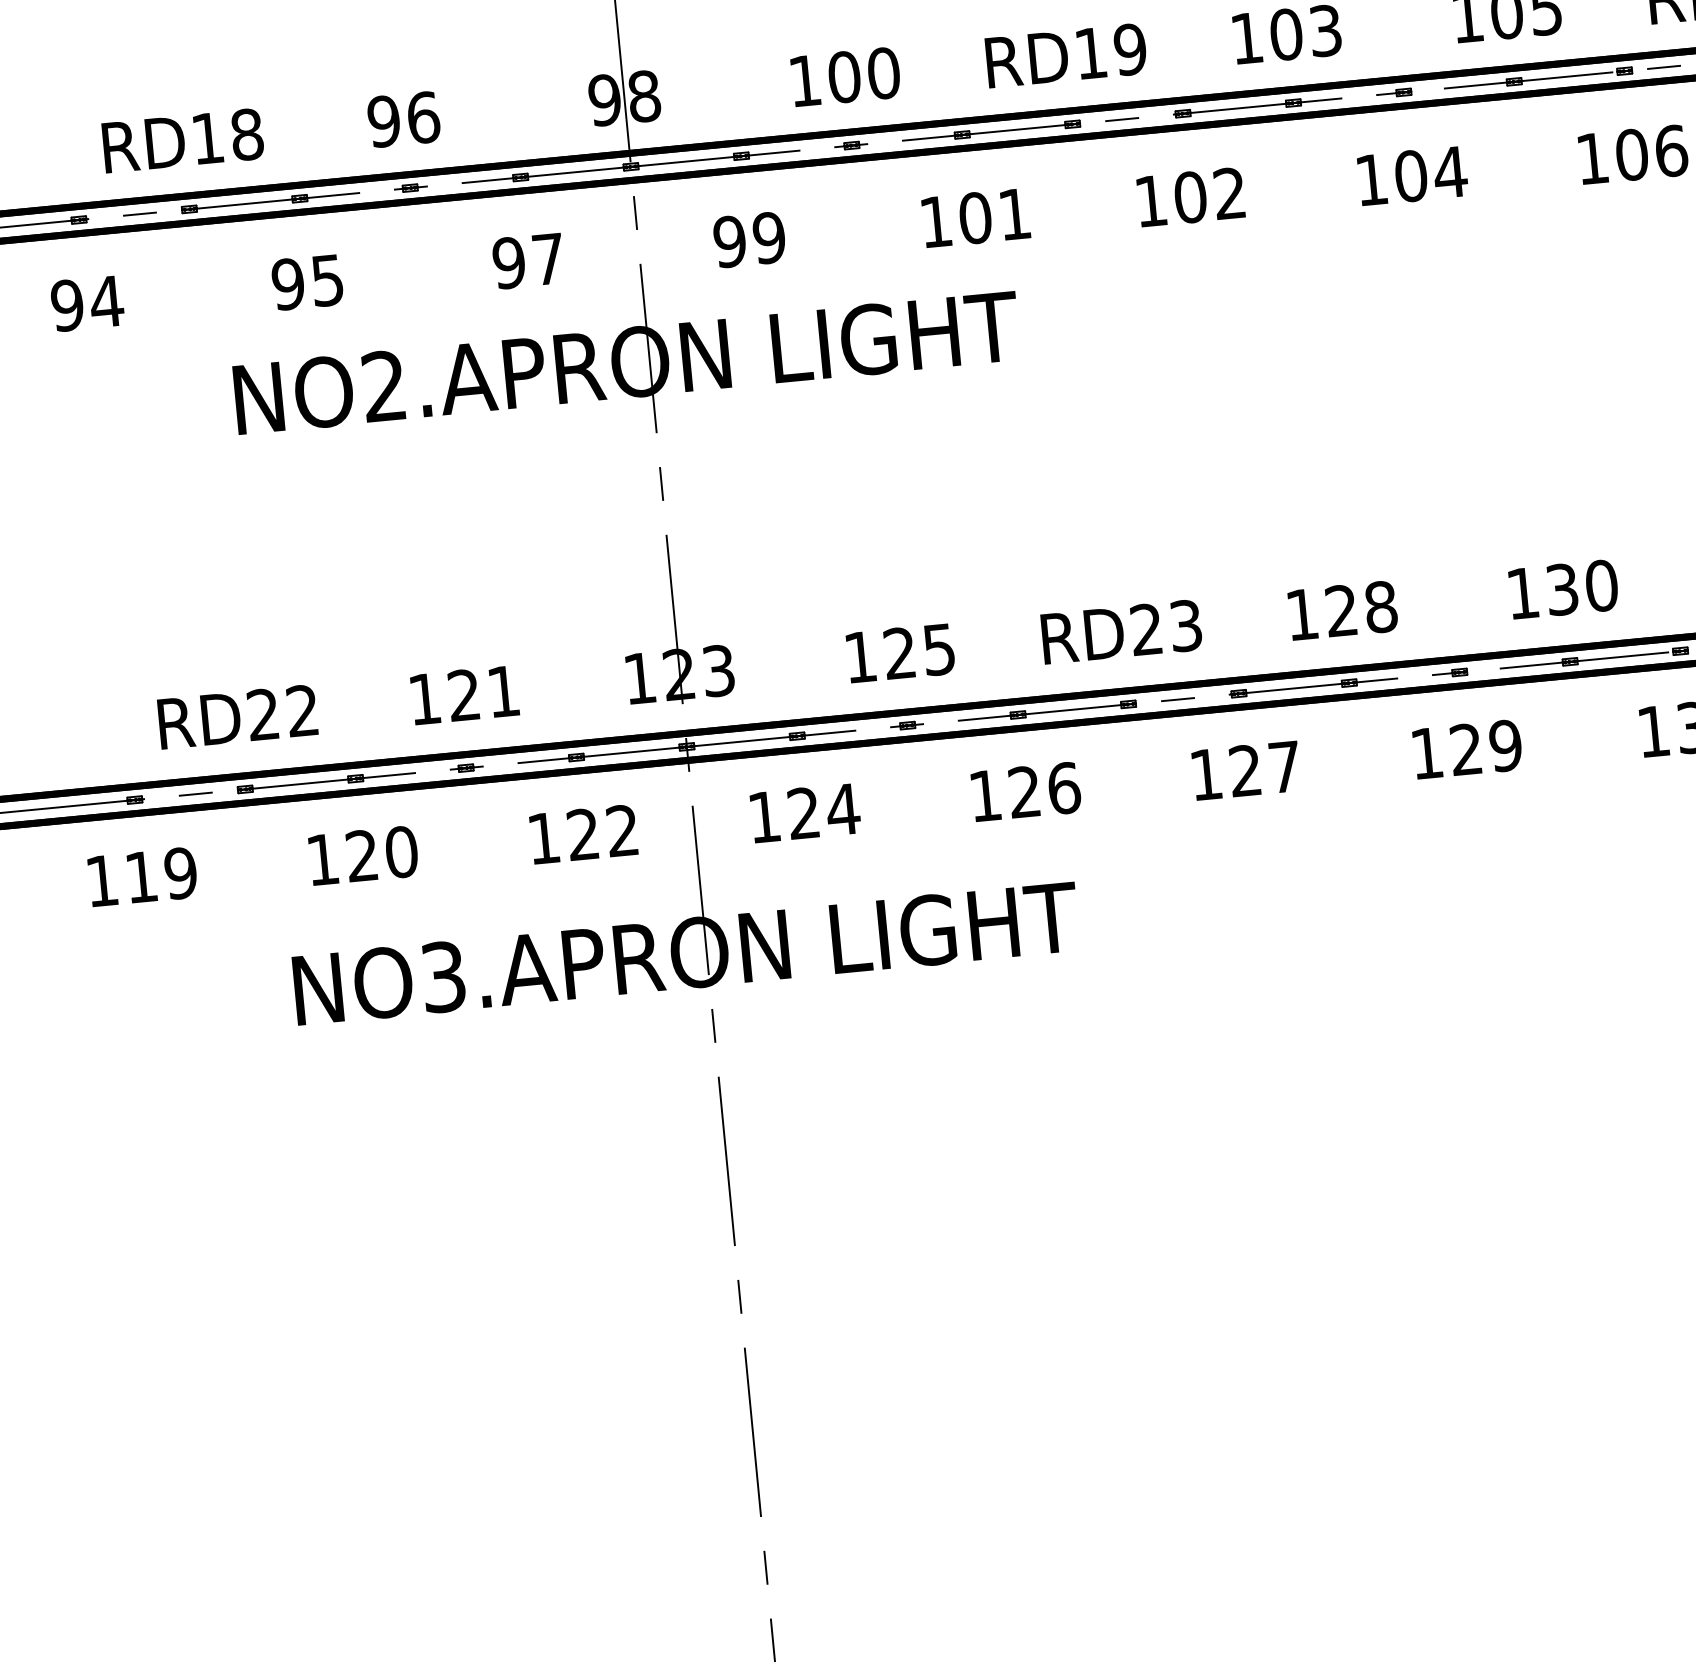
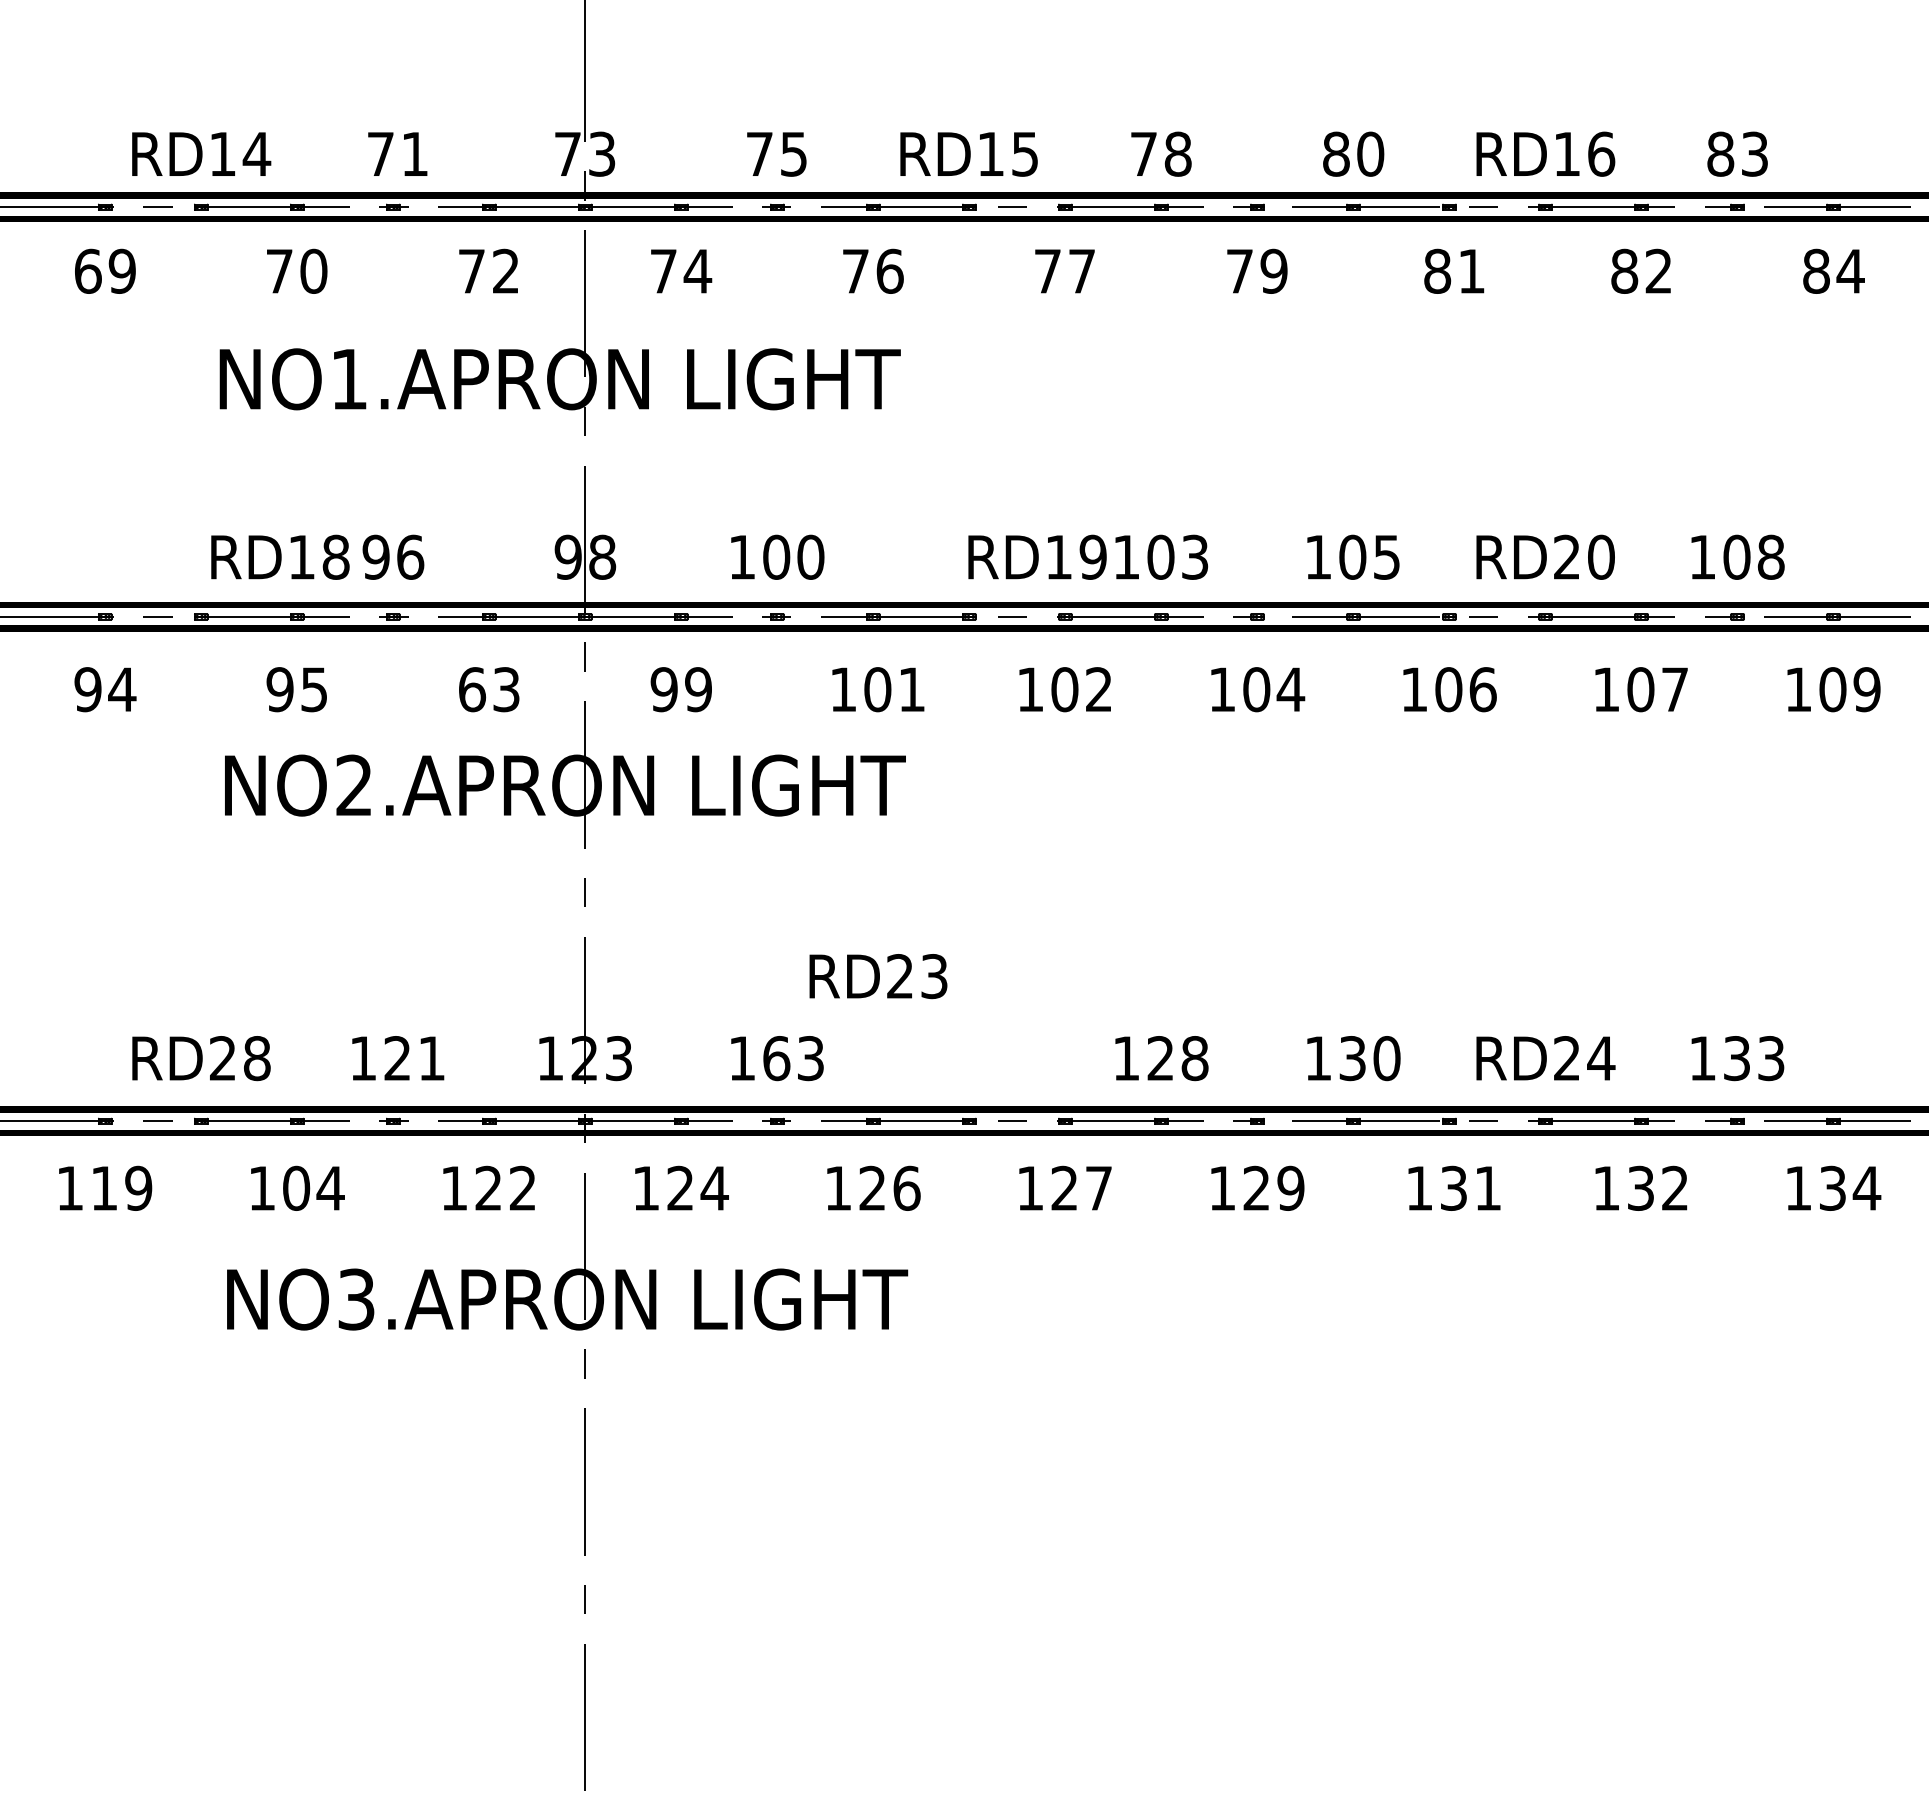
text: (1066, 54) -> (1037, 556), moved
text: (183, 139) -> (280, 556), moved
text: (527, 261) -> (488, 689), 97 -> 63
text: (1121, 632) -> (878, 976), moved
text: (919, 651) -> (793, 1058), 125 -> 163
text: (303, 710) -> (257, 1058), RD22 -> RD28
text: (381, 853) -> (313, 1187), 120 -> 104

